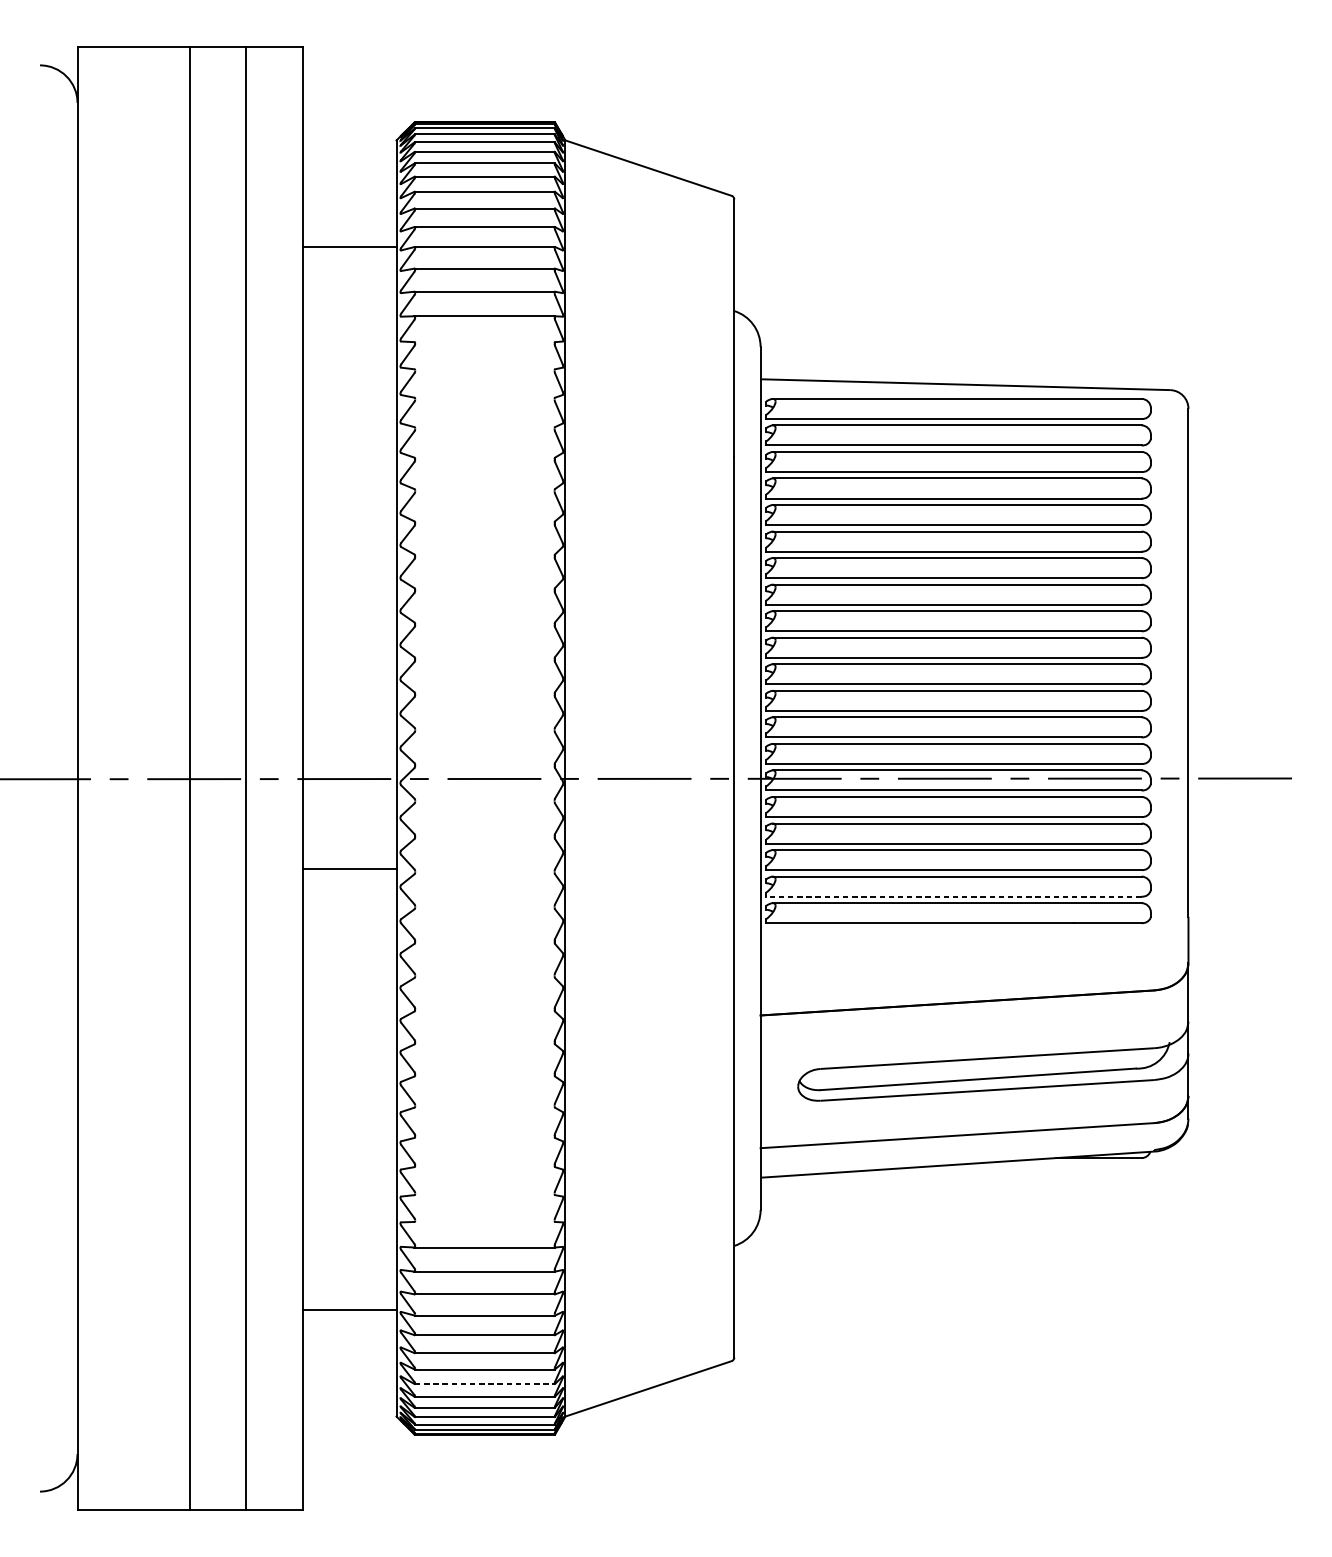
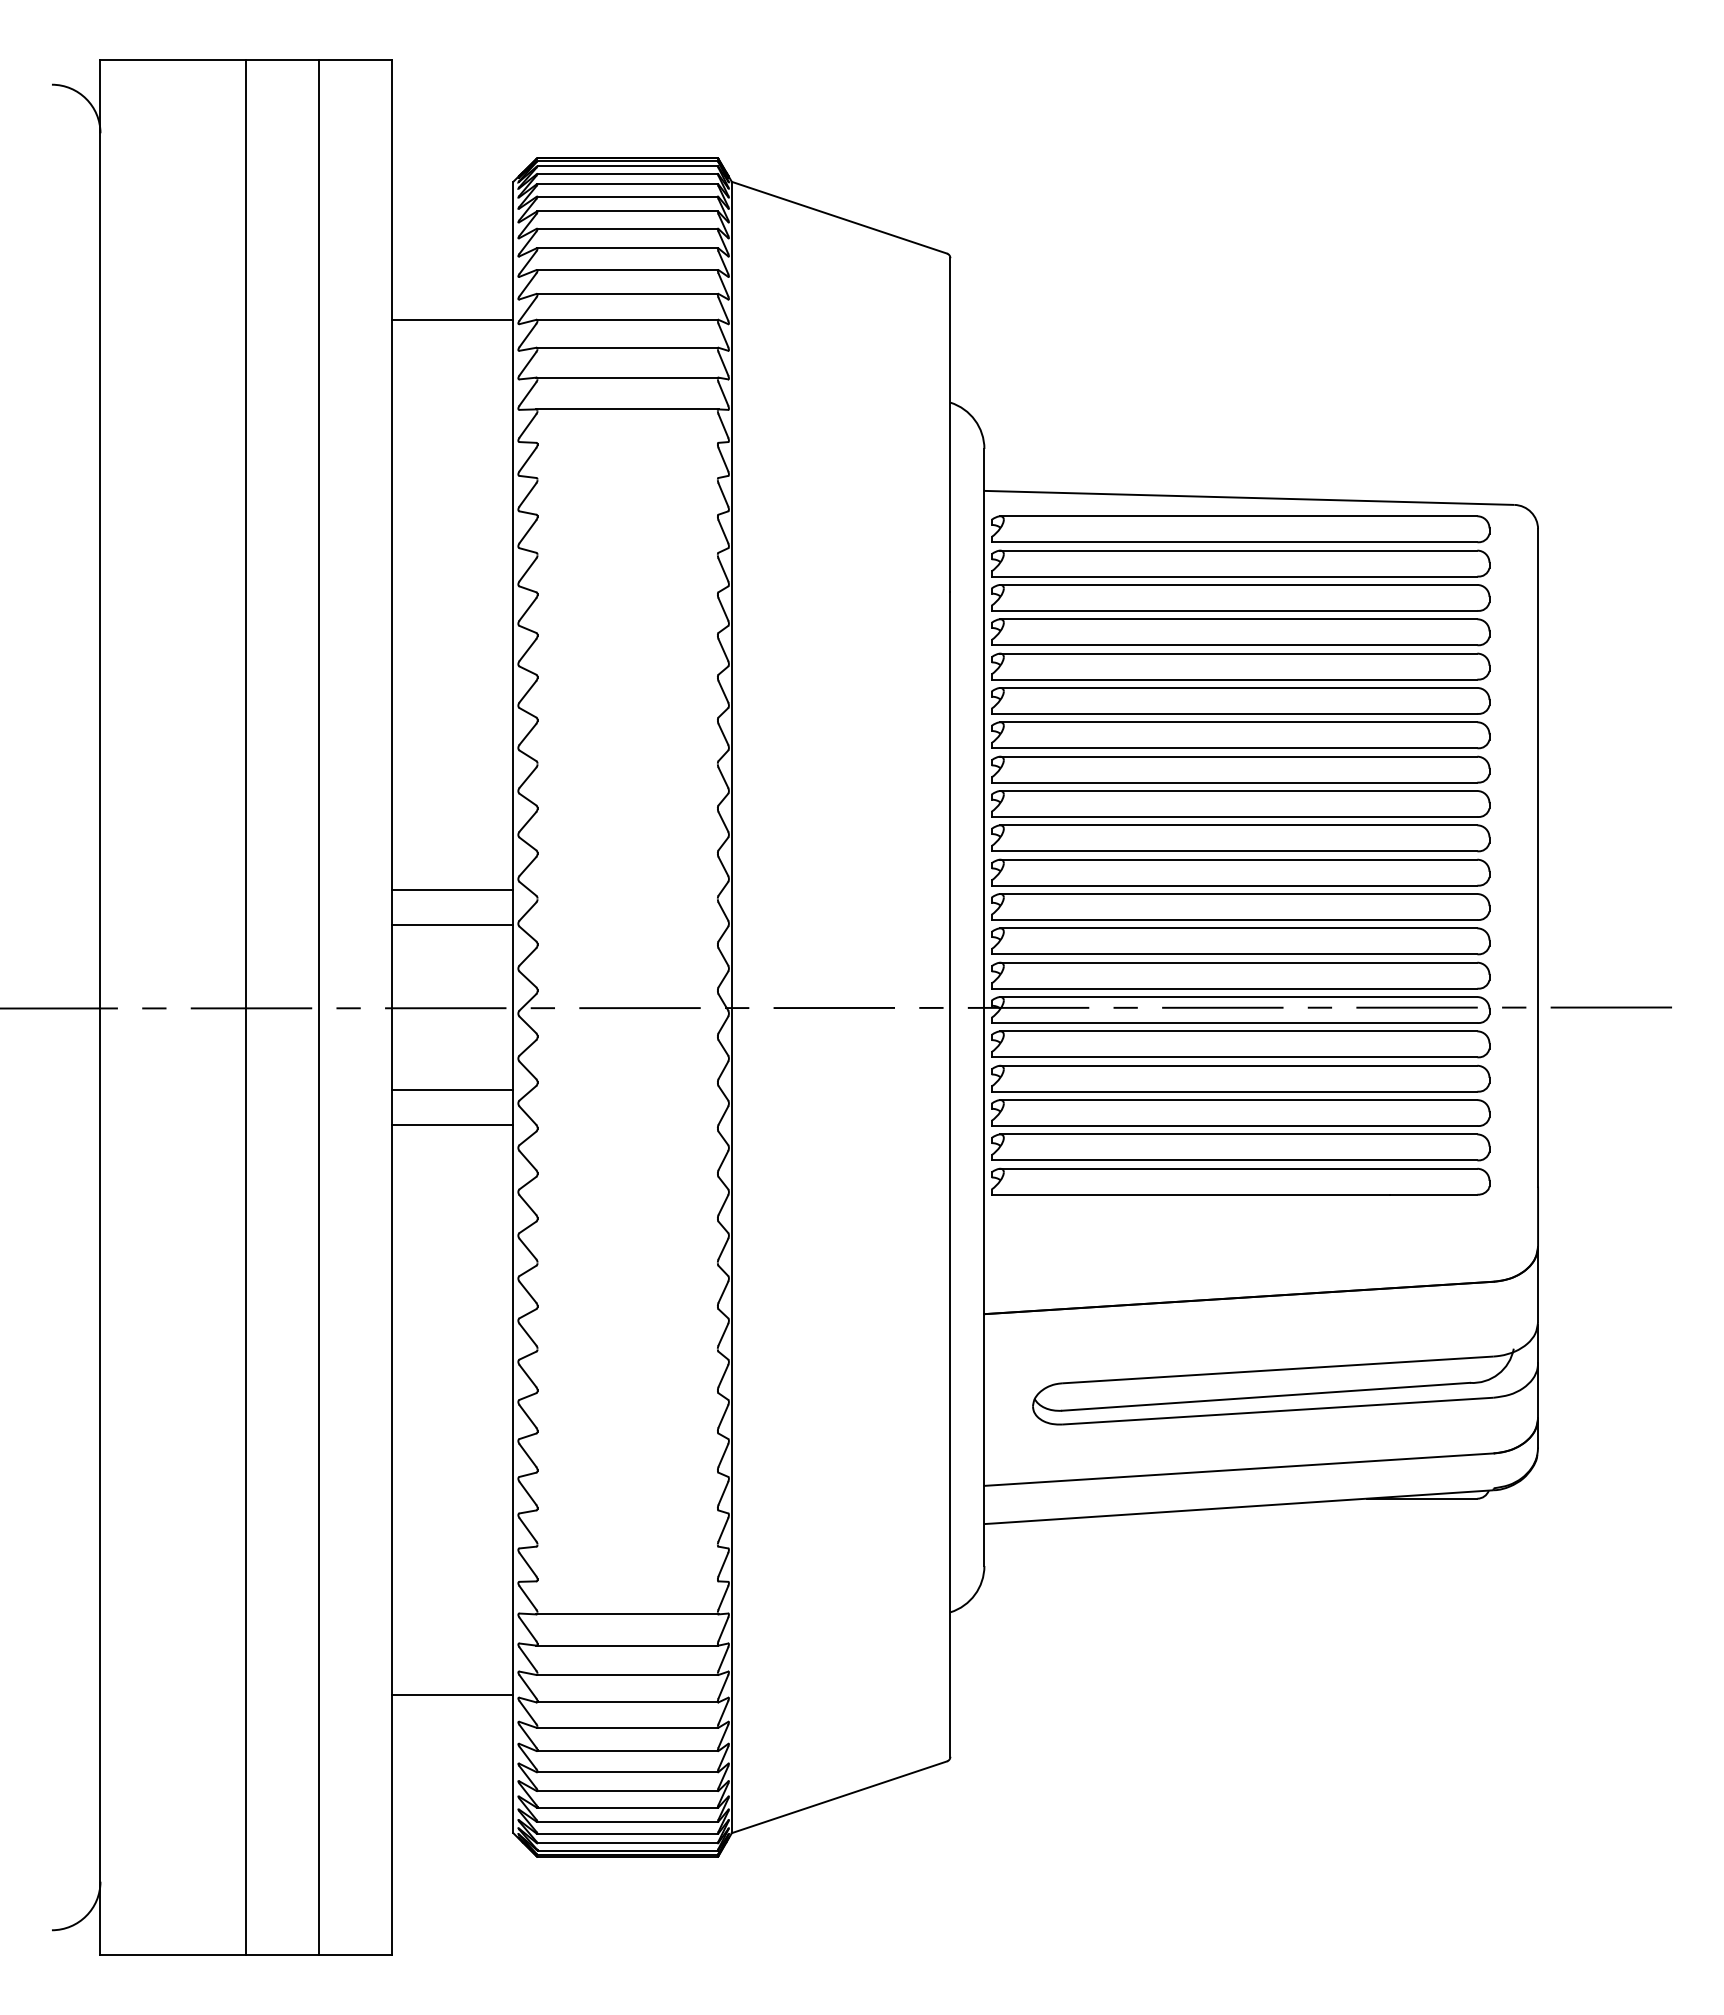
line: (349, 688) -> (452, 890), added
line: (349, 714) -> (452, 924), added
line: (349, 842) -> (452, 1090), added
line: (953, 896) -> (1234, 1160), dashed -> solid
line: (485, 1384) -> (628, 1791), dashed -> solid

